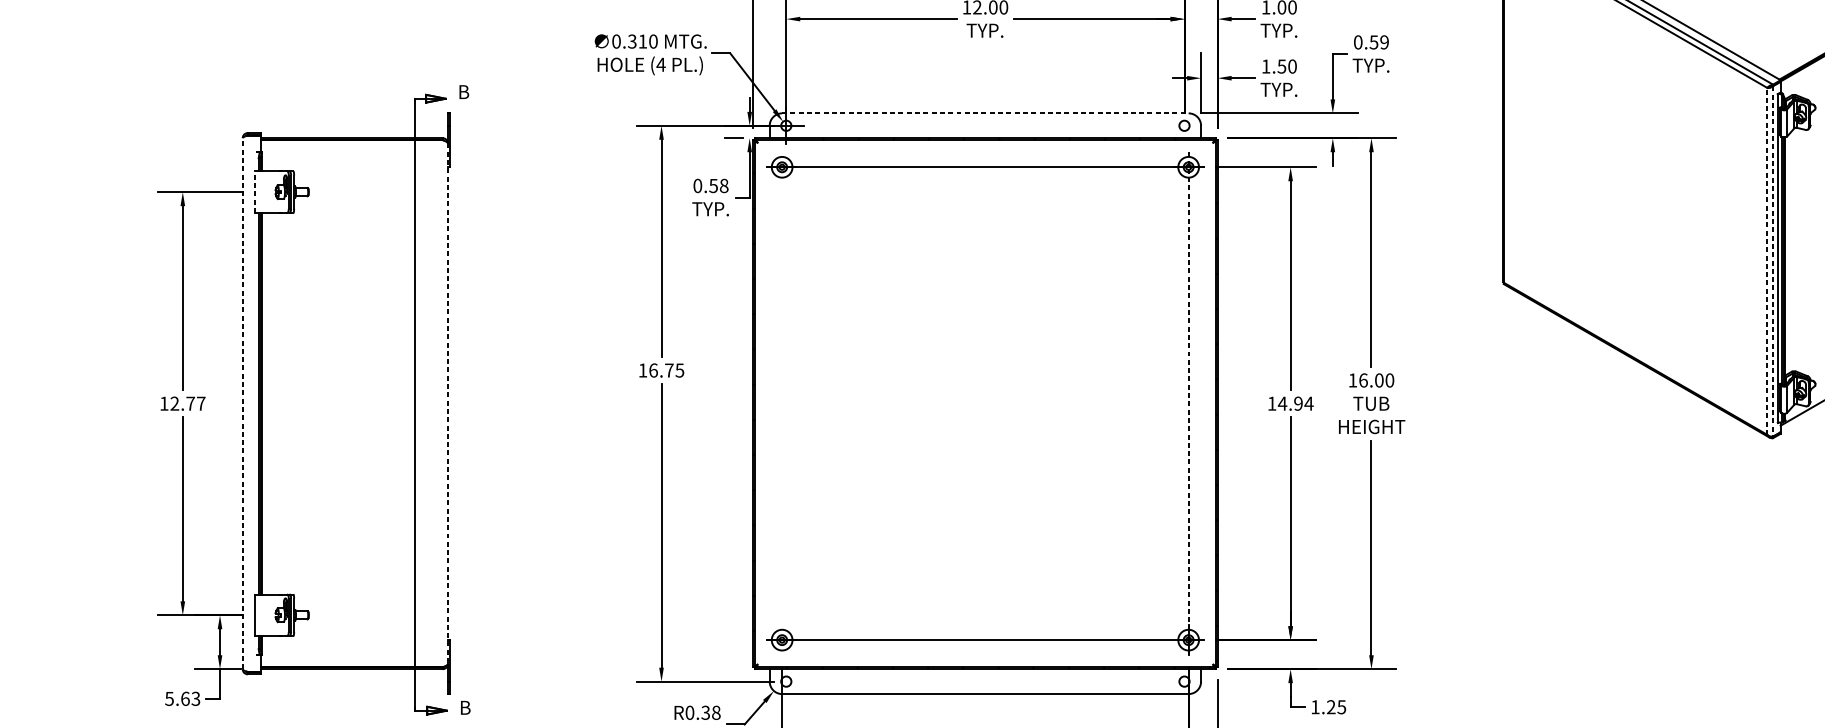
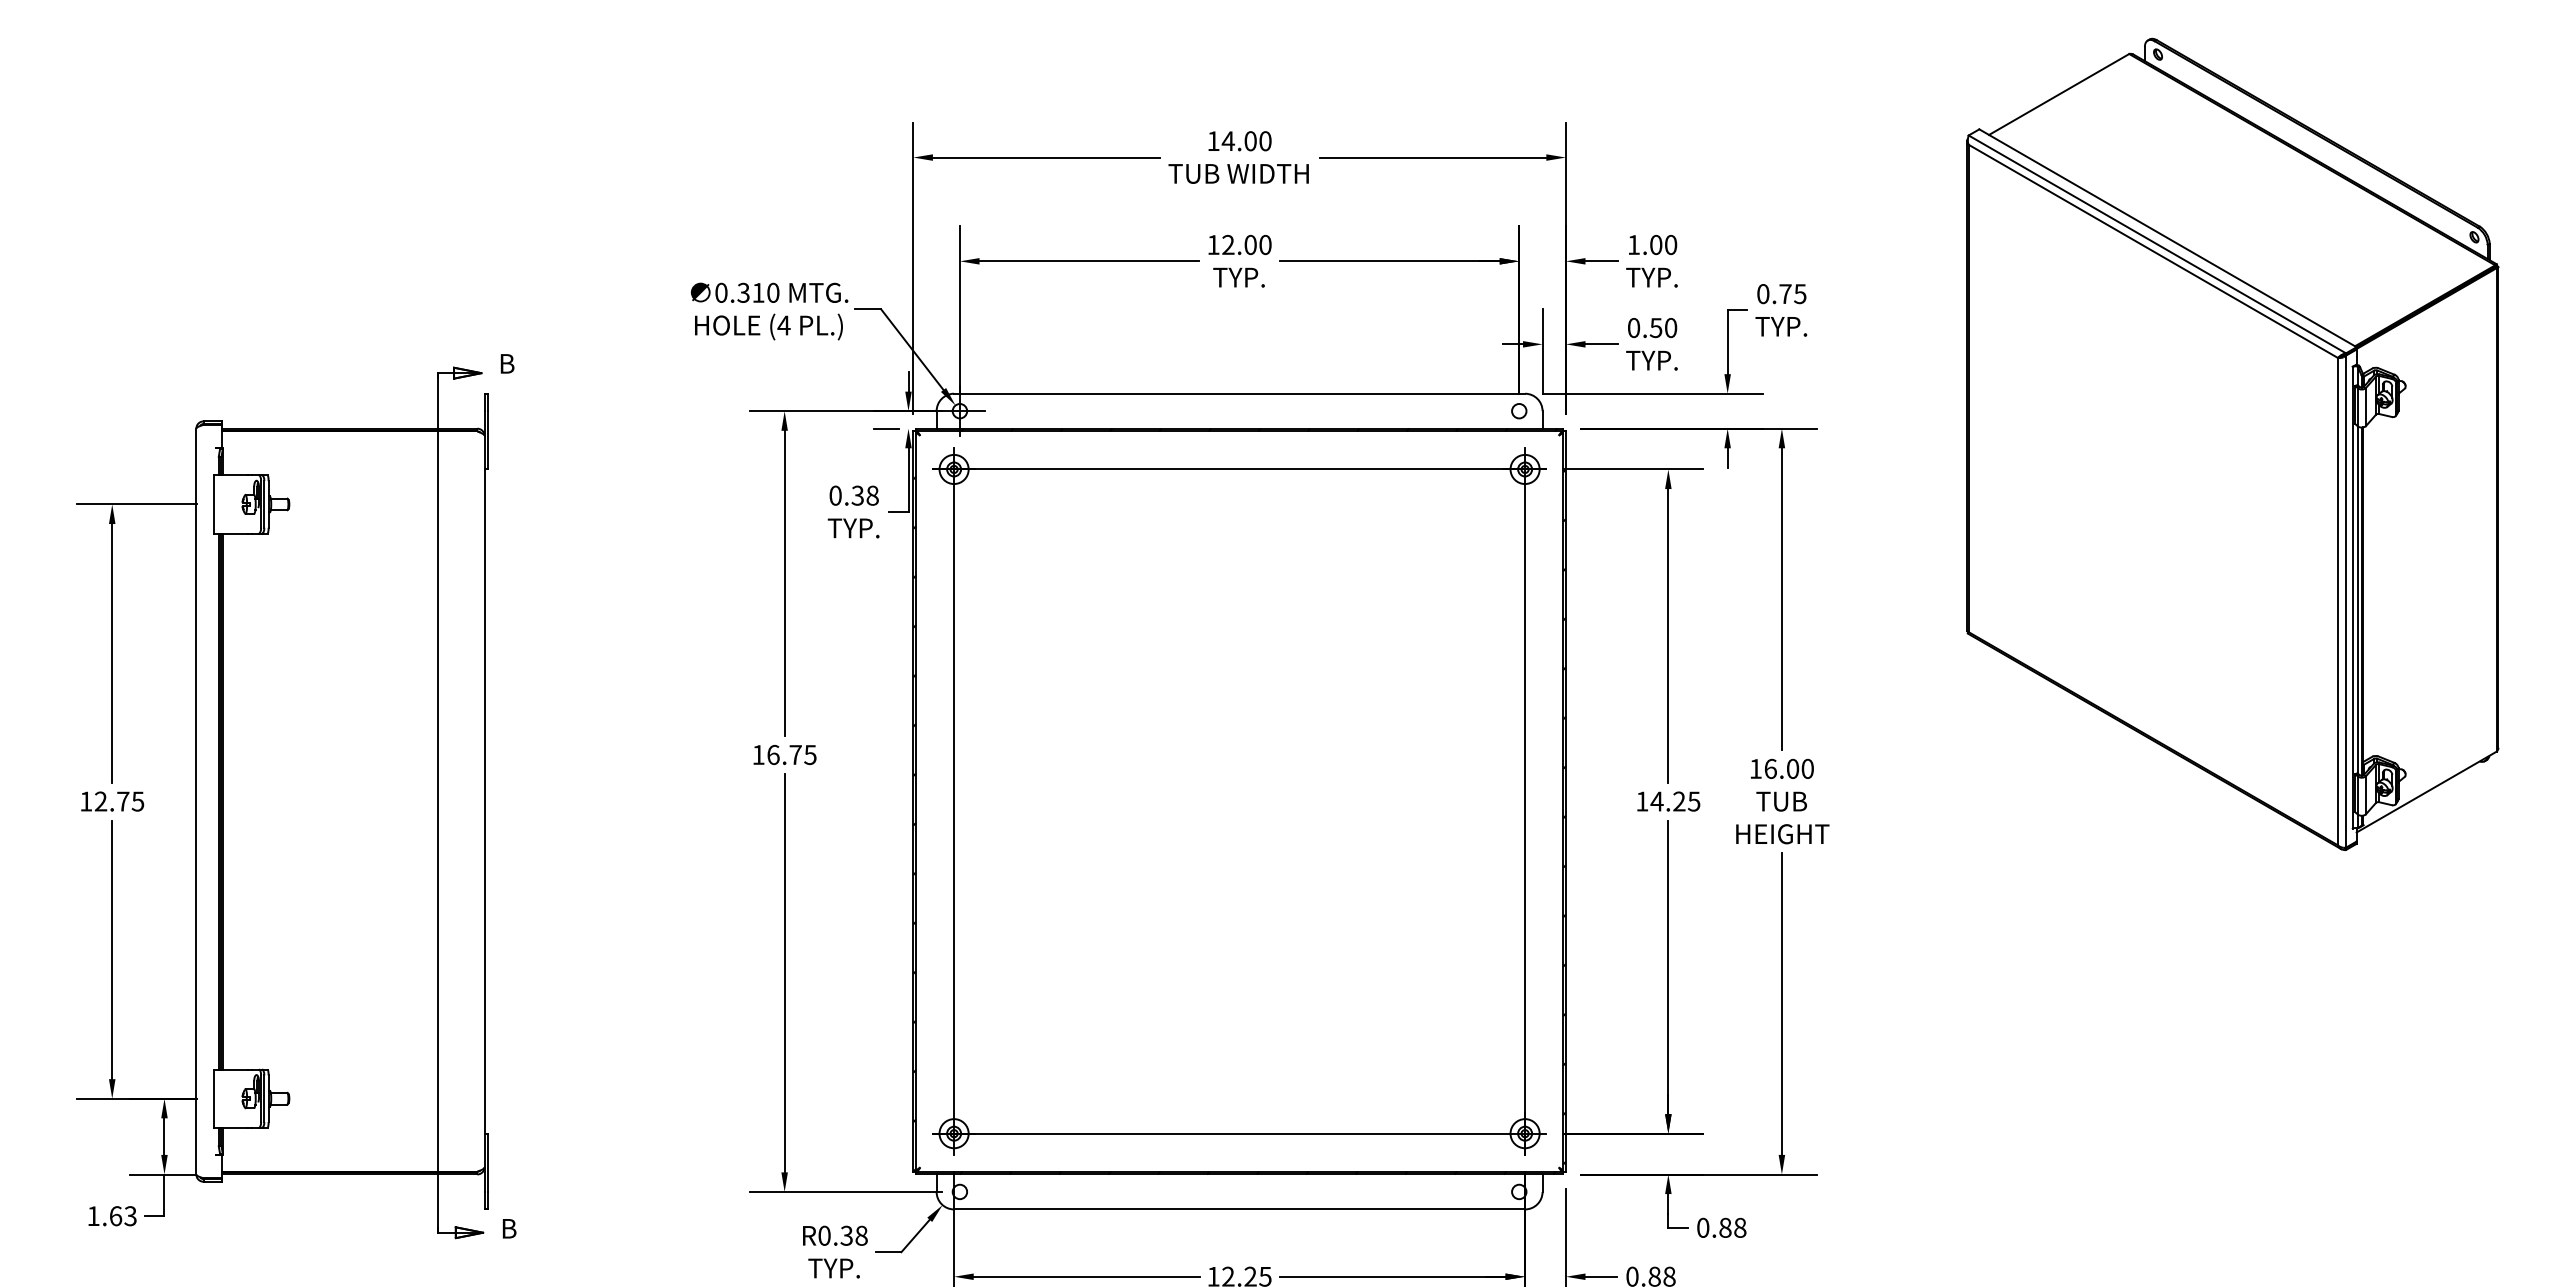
text: (1379, 42) -> (1792, 294), 0.59 -> 0.75
text: (1266, 66) -> (1634, 328), 1.50 -> 0.50
line: (986, 113) -> (1240, 393), dashed -> solid
text: (713, 185) -> (857, 495), 0.58 -> 0.38
line: (255, 191) -> (214, 503), dashed -> solid
line: (1766, 261) -> (2337, 601), dashed -> solid
line: (1773, 261) -> (2346, 602), dashed -> solid
text: (200, 403) -> (137, 801), 12.77 -> 12.75
line: (242, 403) -> (196, 801), dashed -> solid
line: (447, 403) -> (484, 801), dashed -> solid
line: (782, 403) -> (954, 801), added
text: (1303, 403) -> (1686, 801), 14.94 -> 14.25
line: (1188, 404) -> (1525, 802), dashed -> solid
text: (169, 699) -> (93, 1216), 5.63 -> 1.63
text: (1328, 706) -> (1721, 1227), 1.25 -> 0.88

